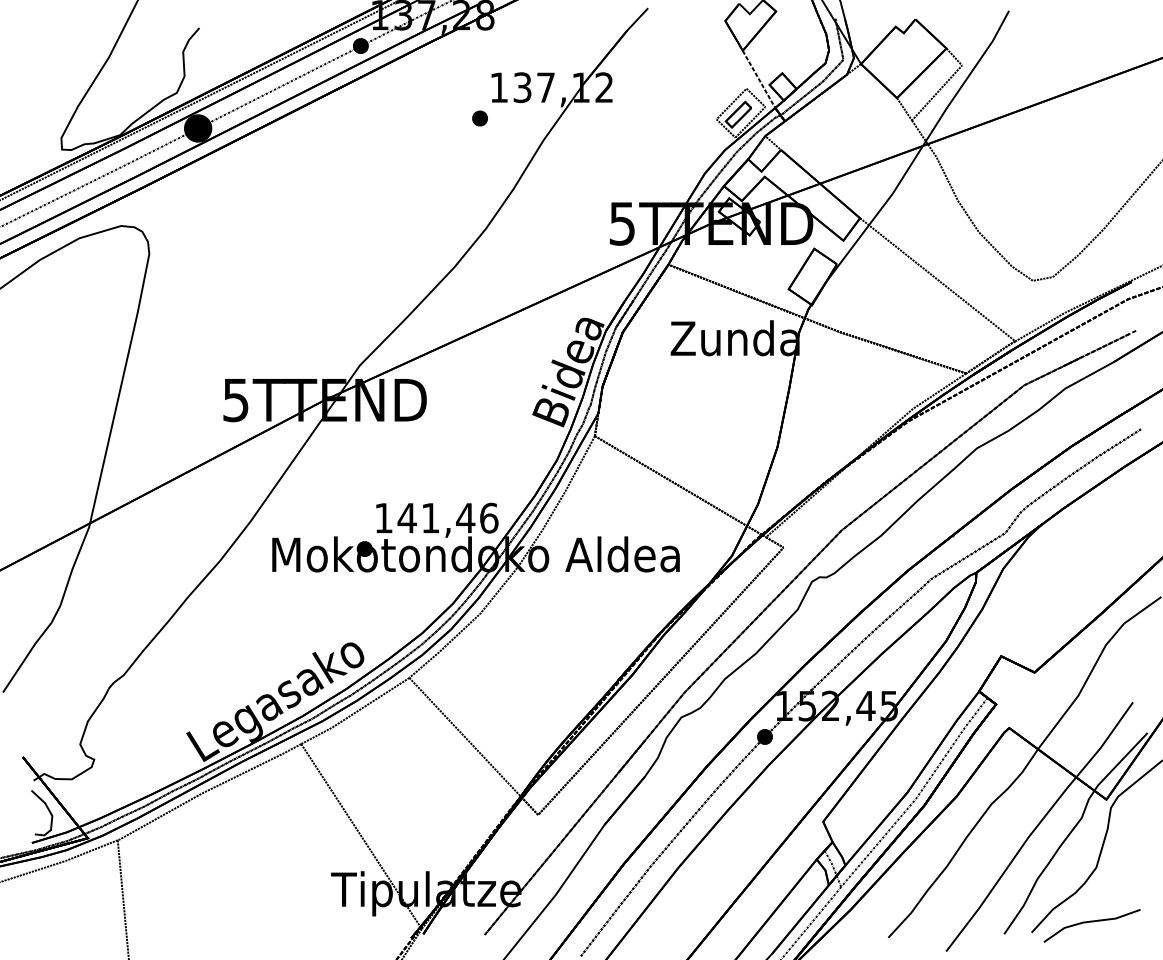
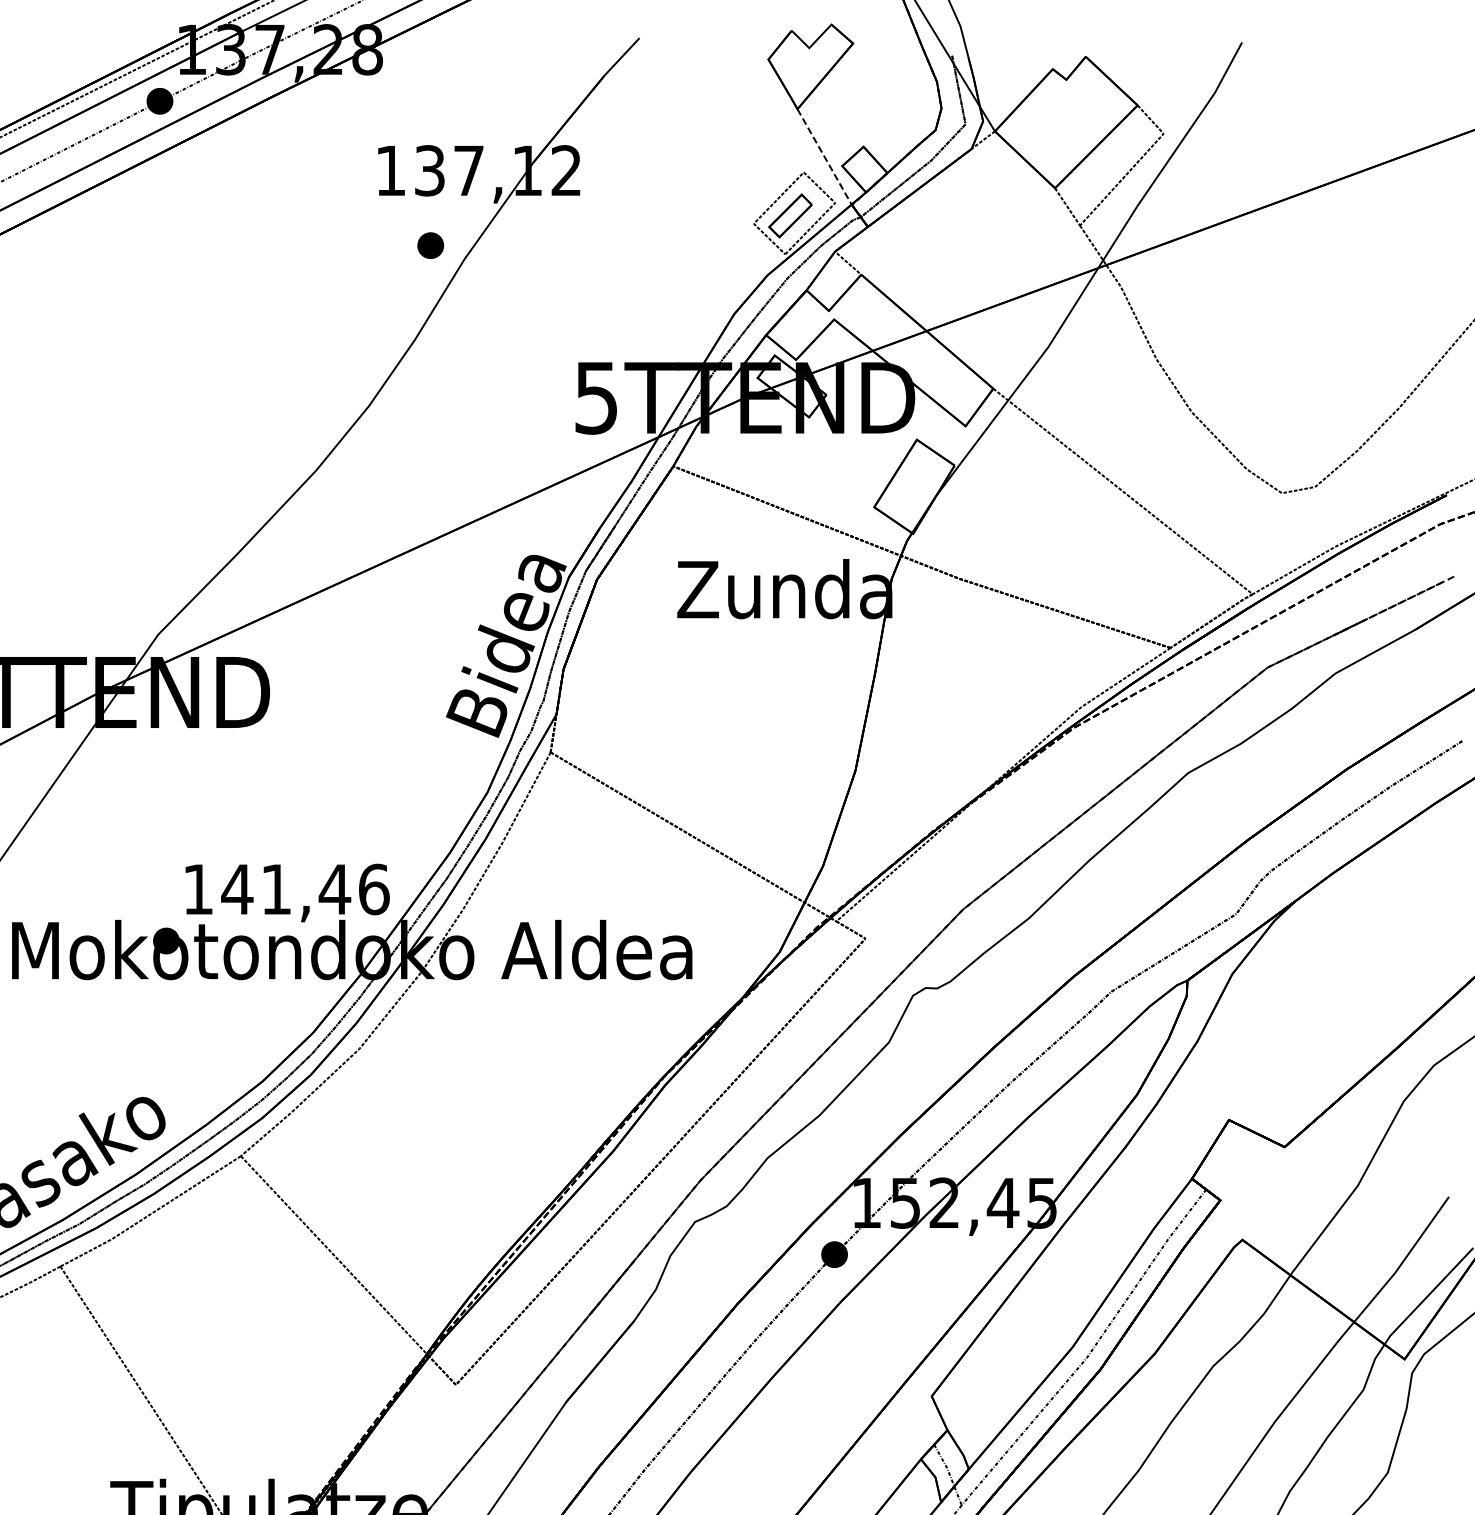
part: (479, 118) -> (429, 245), moved

